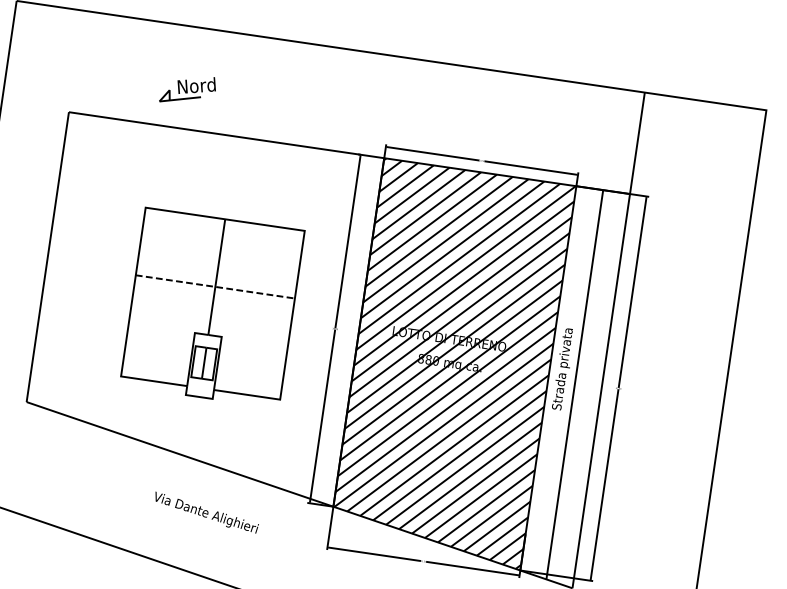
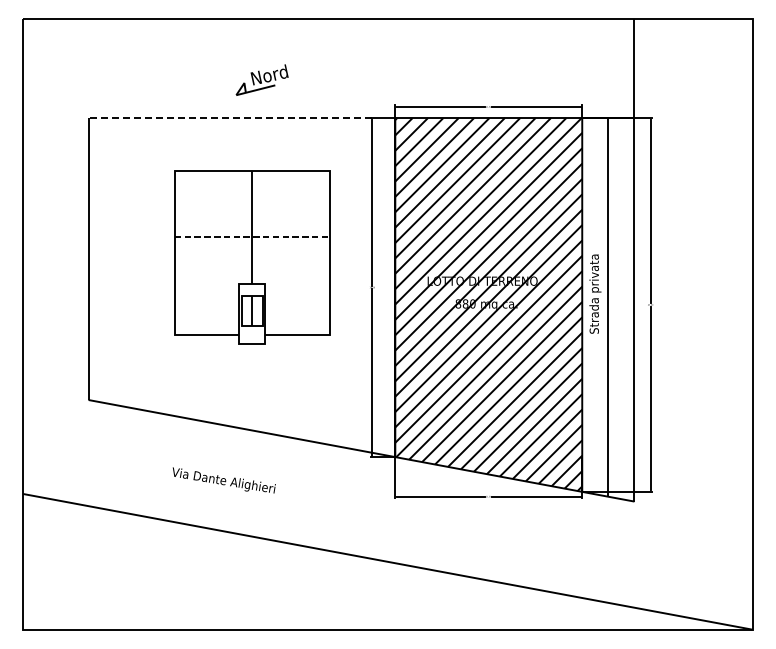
part: (187, 89) -> (261, 79), moved
line: (214, 133) -> (230, 118), solid -> dashed
part: (212, 307) -> (252, 257), moved
text: (205, 512) -> (223, 480), moved

